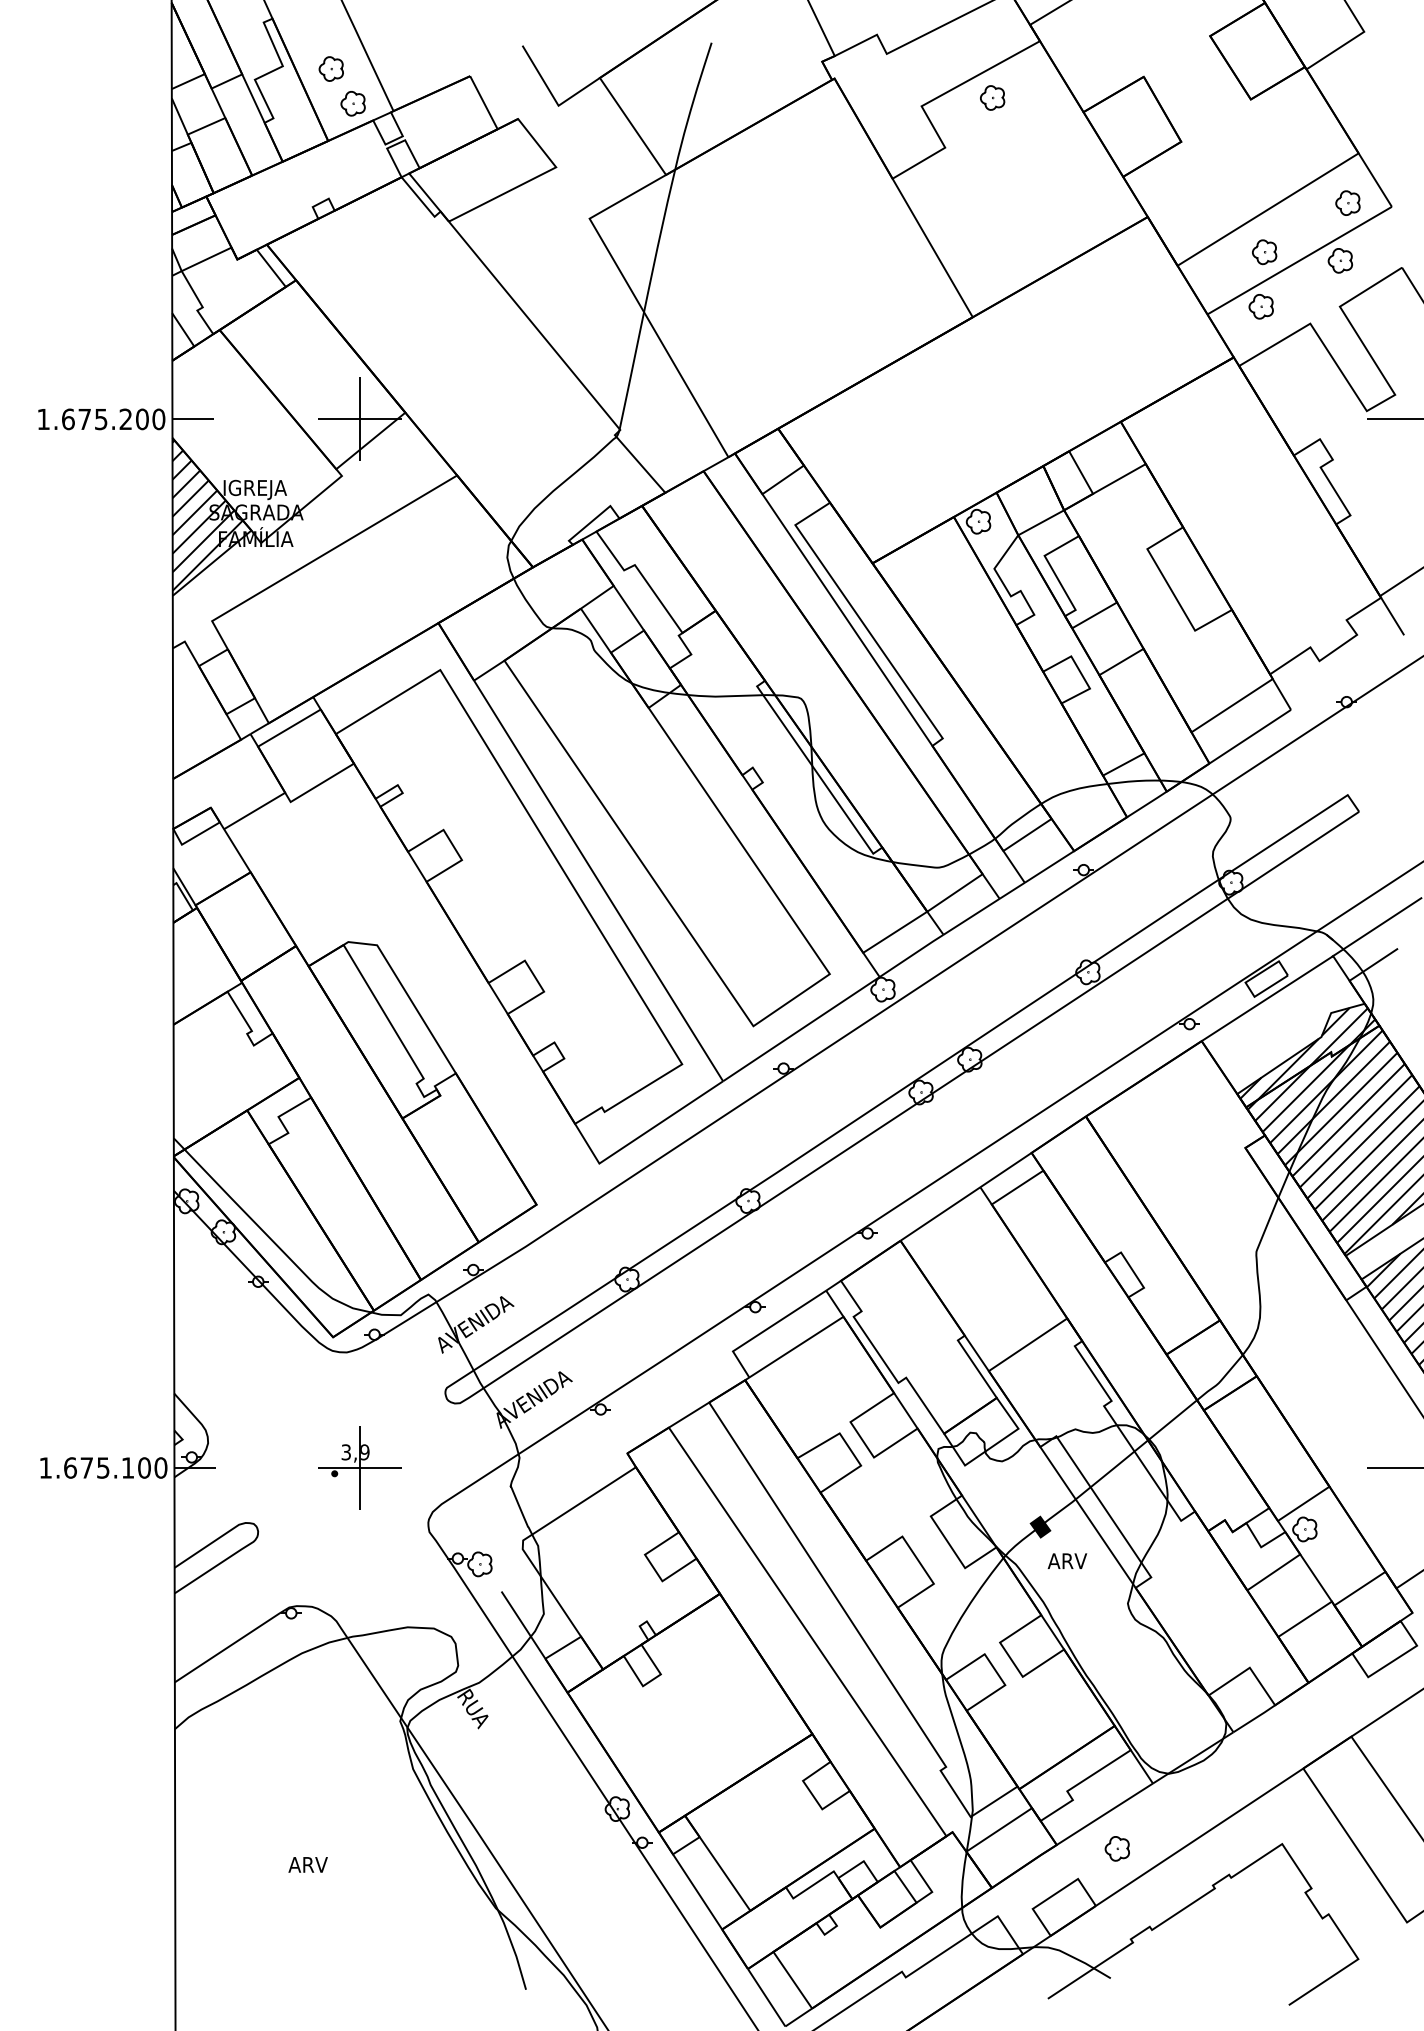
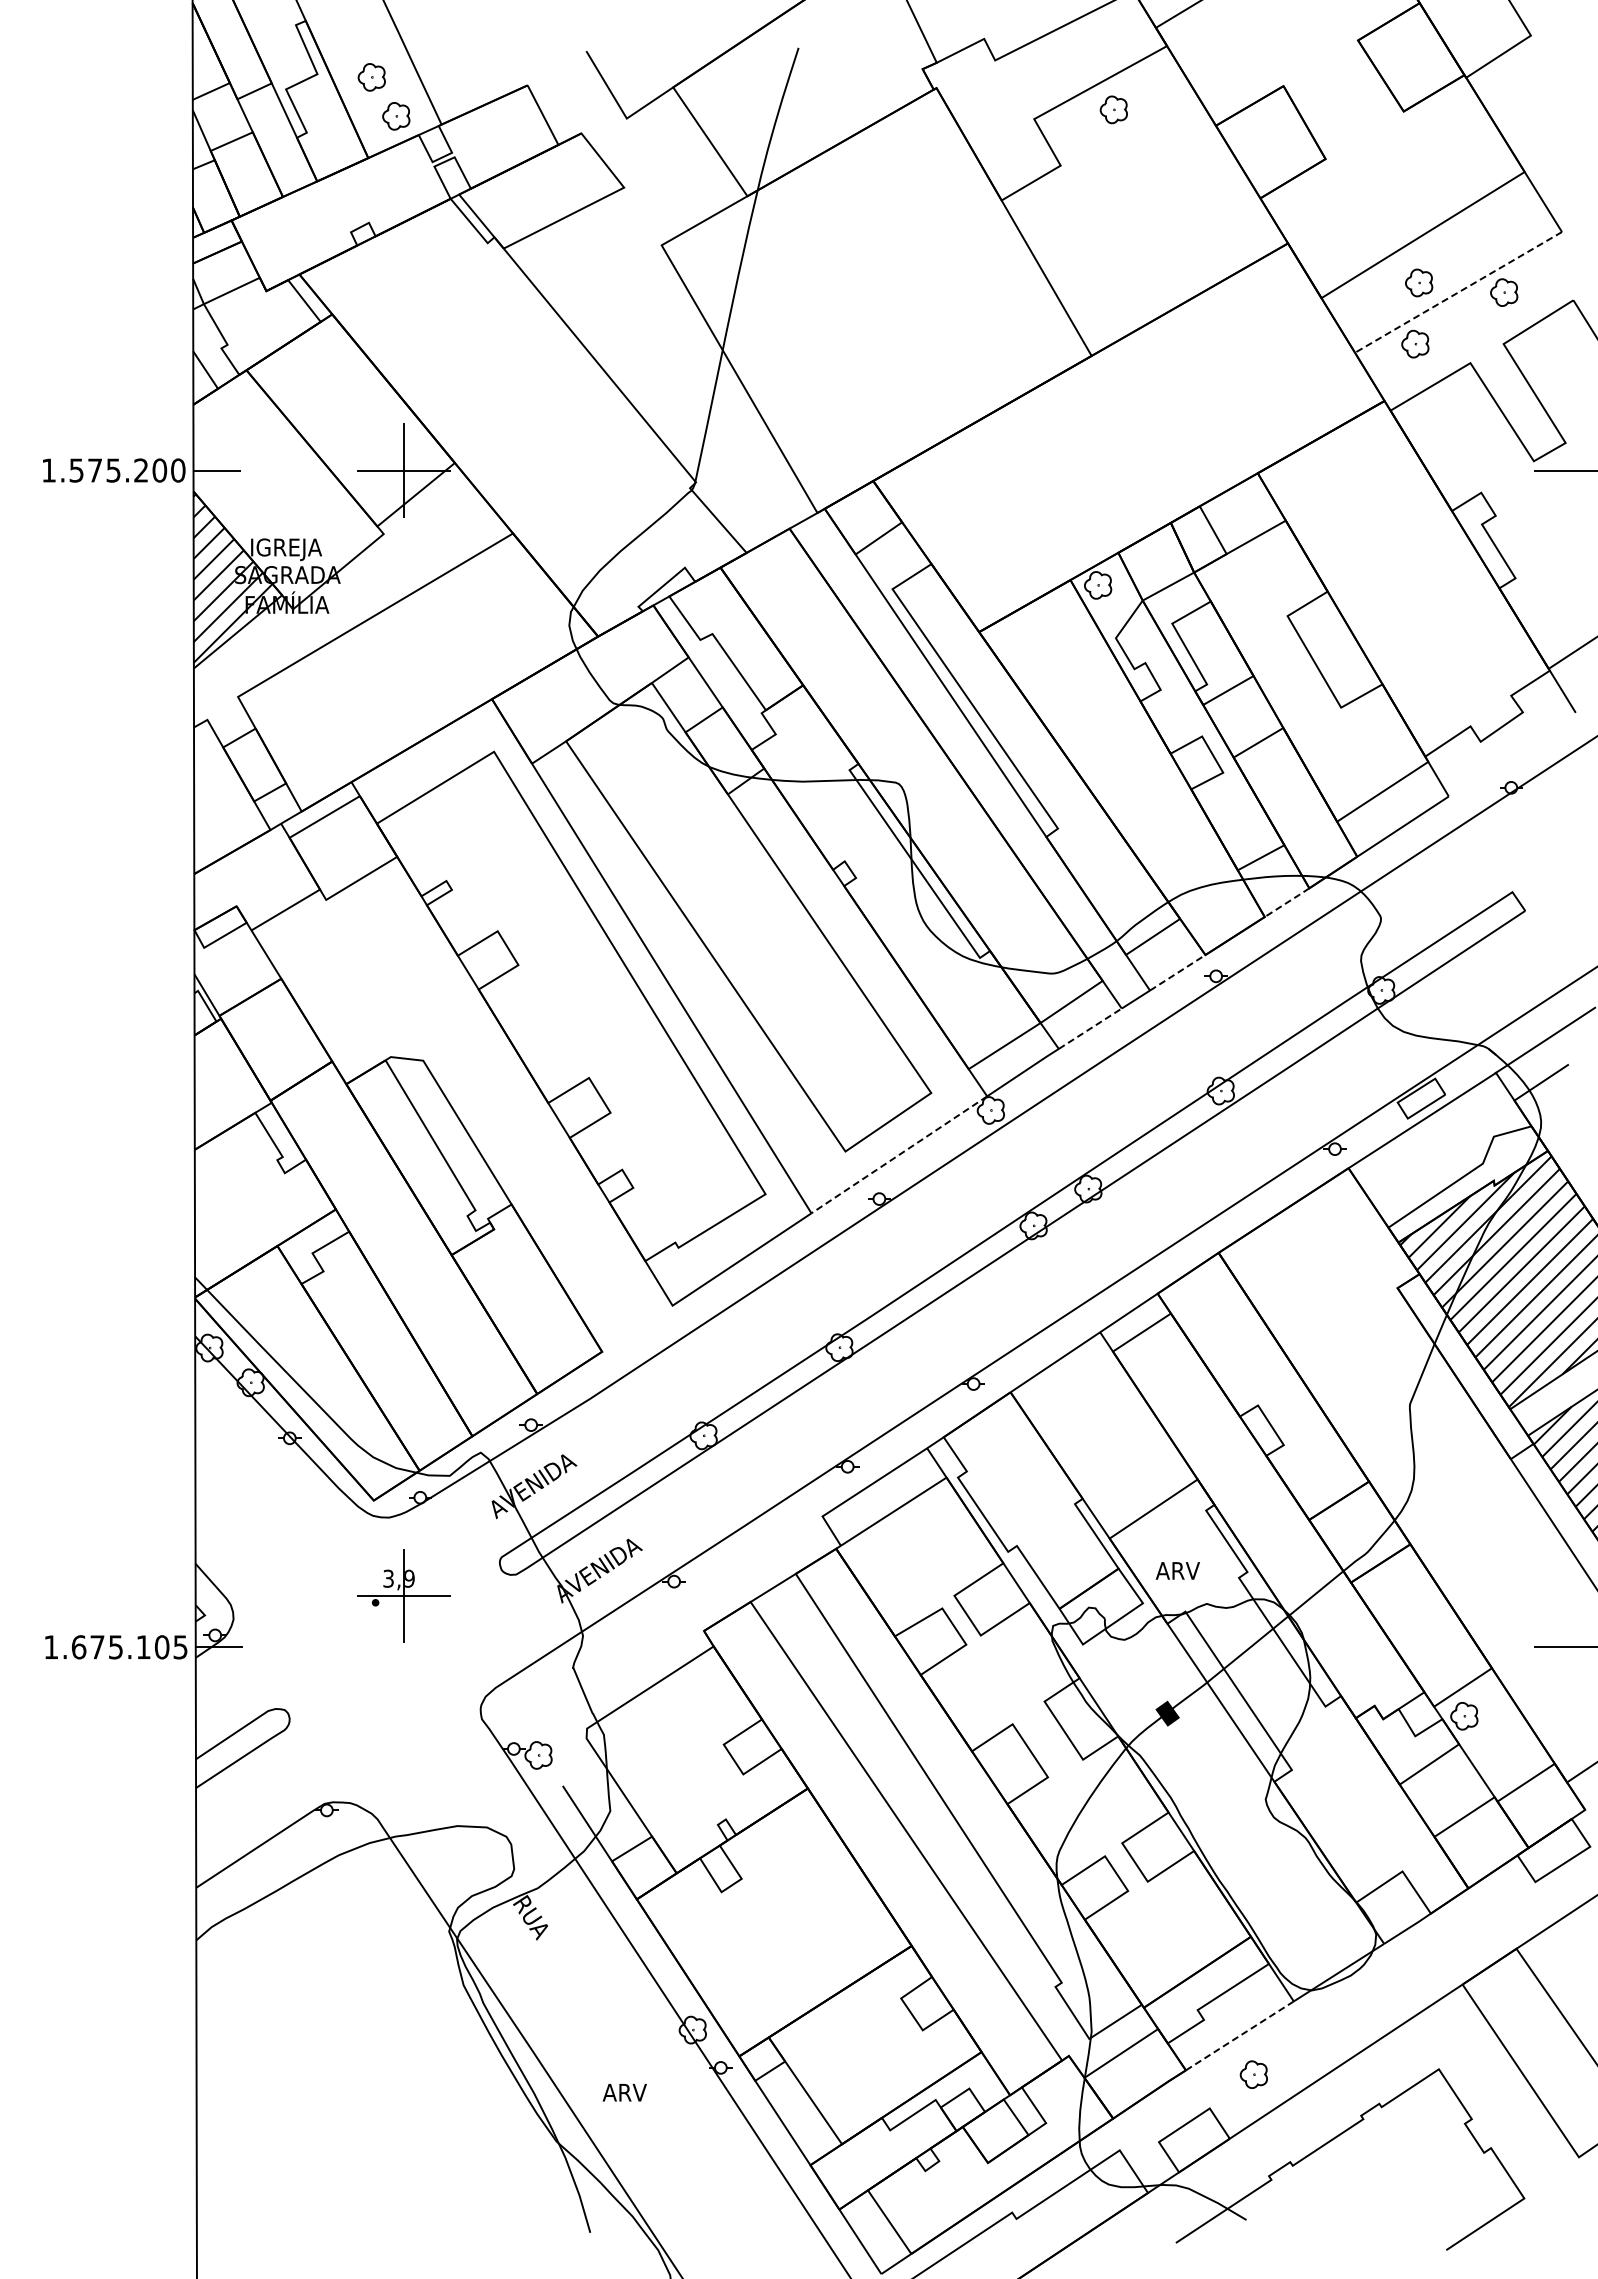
part: (1347, 202) -> (1512, 227), removed
line: (1299, 260) -> (1458, 292), solid -> dashed
text: (68, 419) -> (76, 470), 1.675.200 -> 1.575.200
line: (1147, 804) -> (1287, 902), solid -> dashed
line: (1049, 866) -> (1177, 972), solid -> dashed
line: (971, 916) -> (1090, 1028), solid -> dashed
line: (801, 1028) -> (899, 1154), solid -> dashed
hatch: (1307, 1053) -> (1467, 1182), removed
part: (359, 1467) -> (403, 1595), moved
text: (160, 1468) -> (180, 1647), 1.675.100 -> 1.675.105
text: (1067, 1560) -> (1177, 1570), moved
line: (1104, 1814) -> (1239, 2036), solid -> dashed
text: (307, 1864) -> (624, 2092), moved

